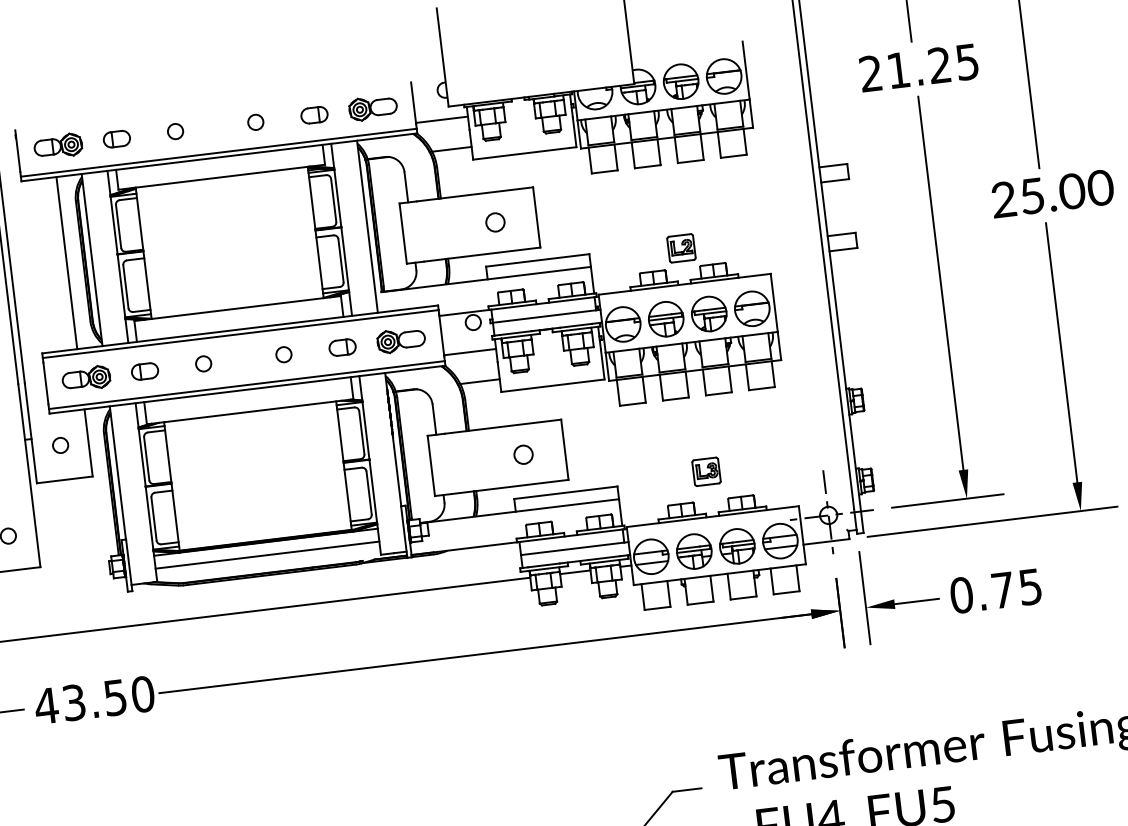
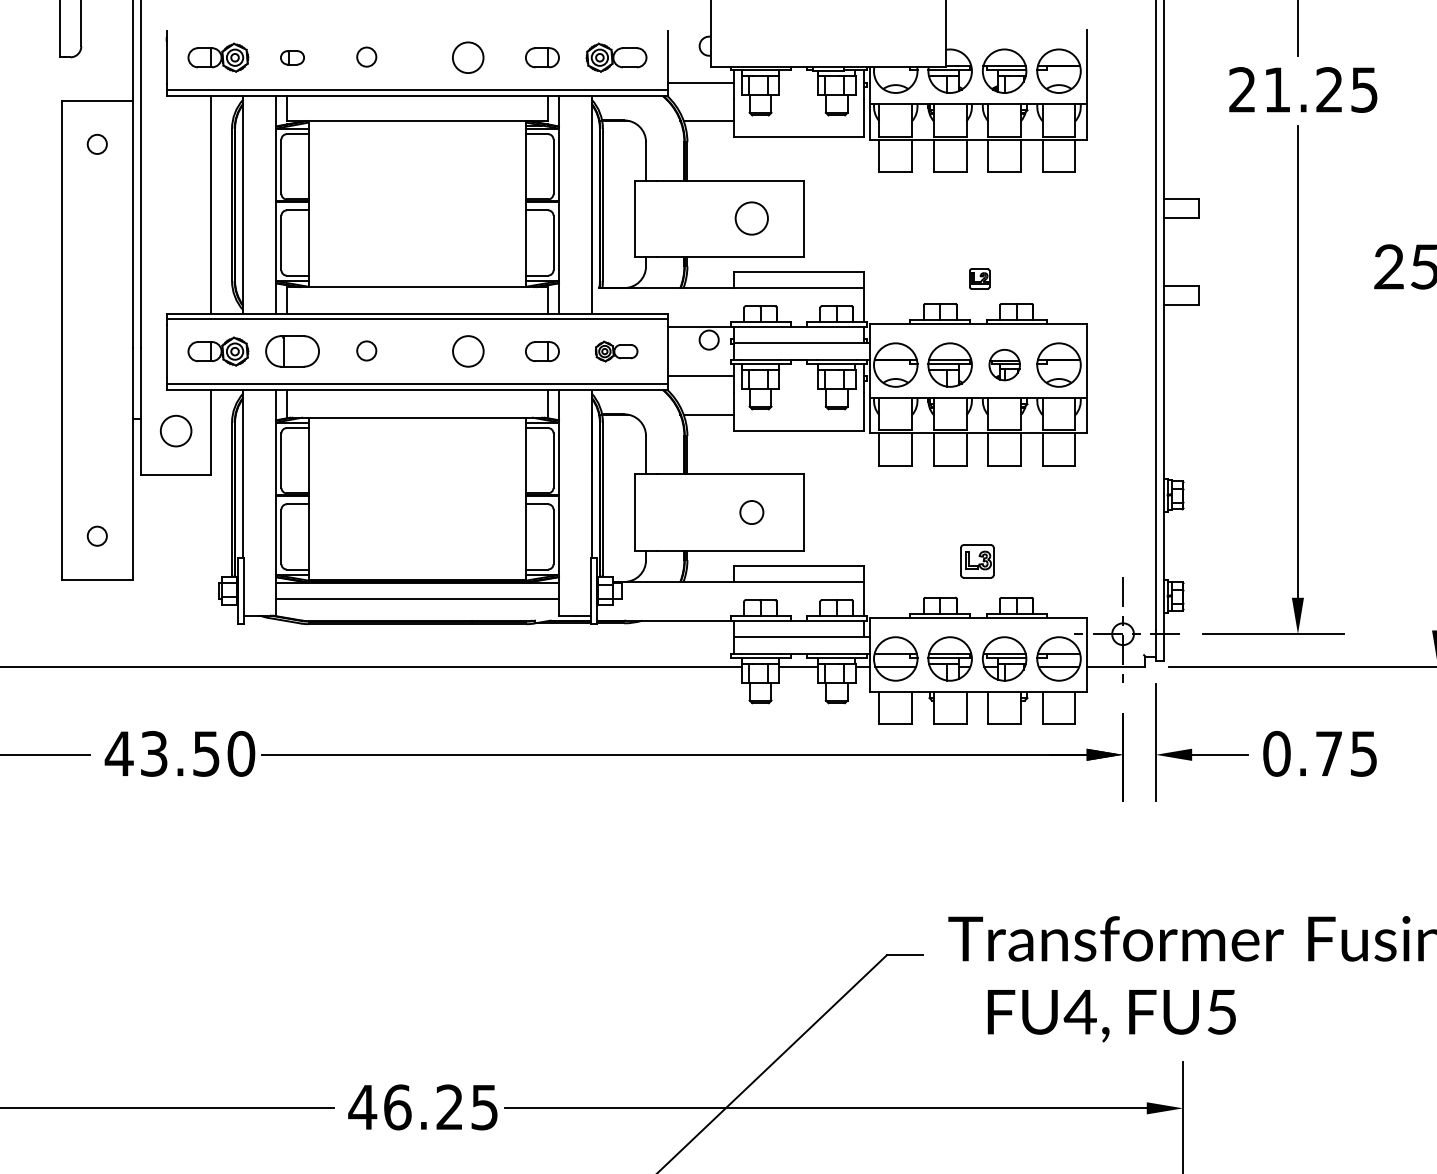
circle: (255, 122) -> (467, 57), size x1.6
part: (116, 138) -> (292, 57), size x0.7
circle: (495, 222) -> (751, 218), size x1.4
part: (681, 247) -> (979, 278), size x0.6
part: (709, 313) -> (1004, 364), size x0.7
part: (401, 340) -> (616, 351), size x0.7
circle: (283, 354) -> (467, 351), size x1.6
part: (145, 371) -> (292, 351), size x1.6
circle: (60, 445) -> (175, 430), size x1.6

